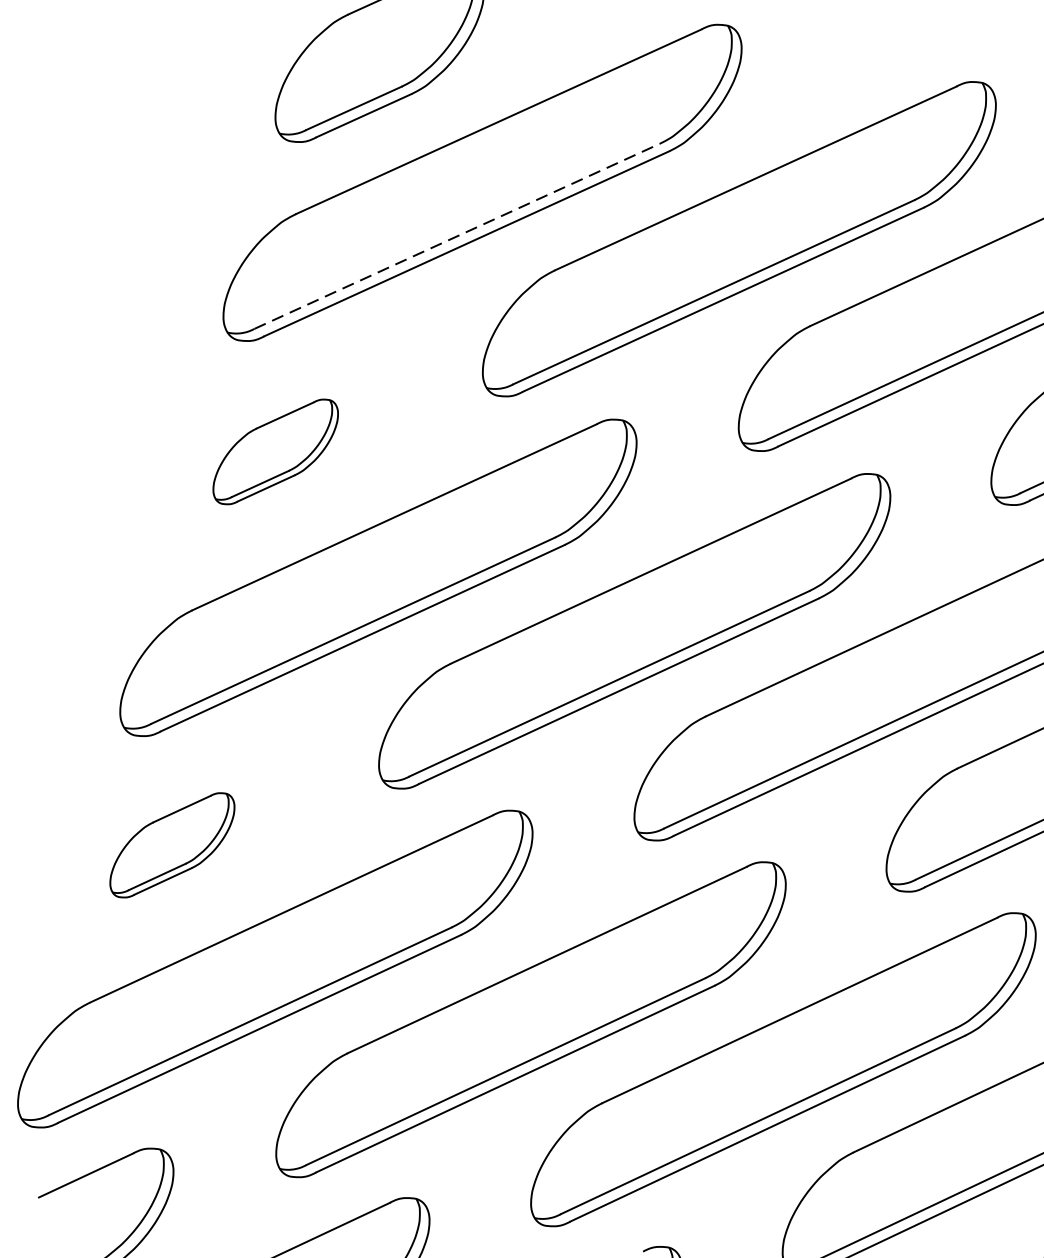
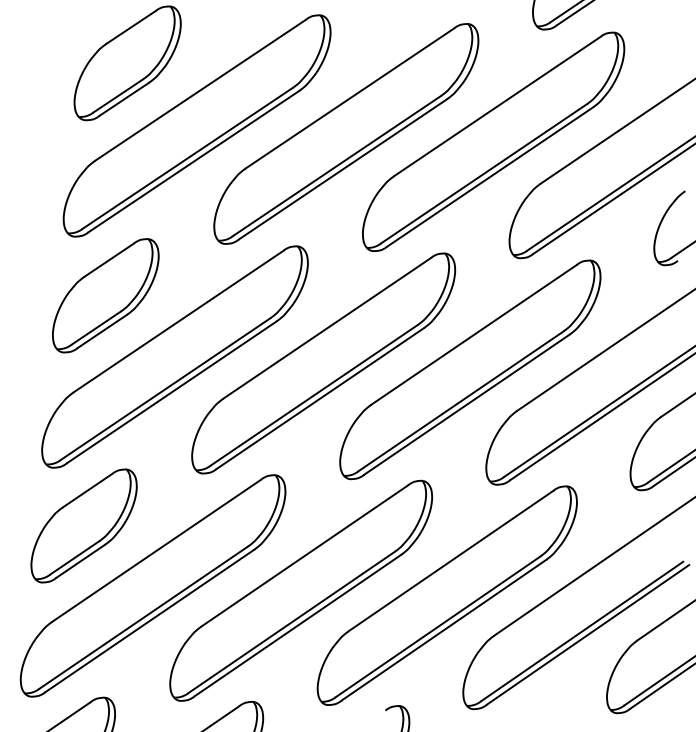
line: (456, 236) -> (187, 158), dashed -> solid
part: (275, 451) -> (105, 295), size x1.67
part: (171, 844) -> (83, 525), size x1.67

